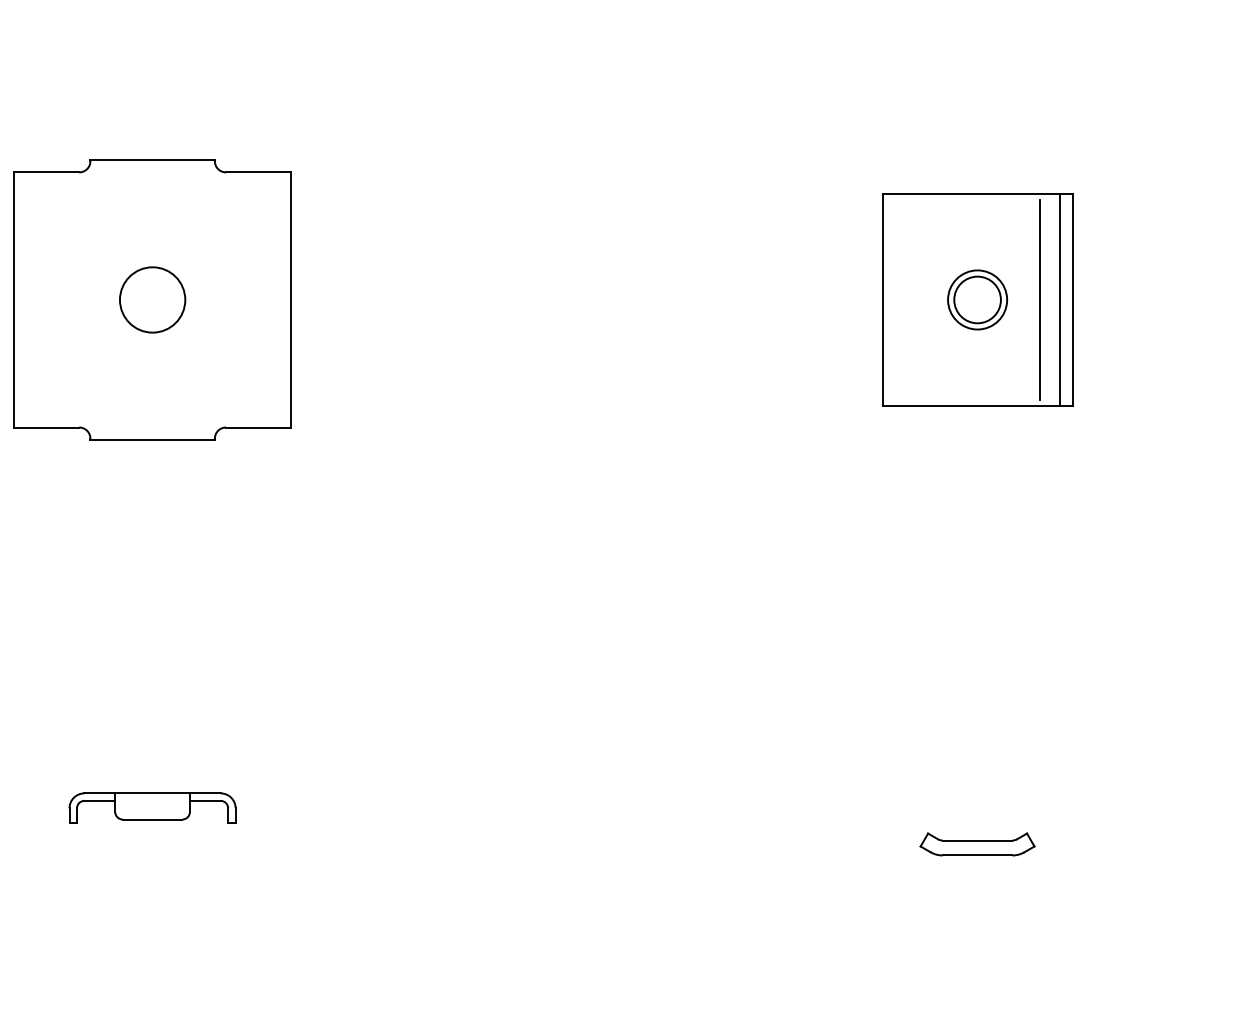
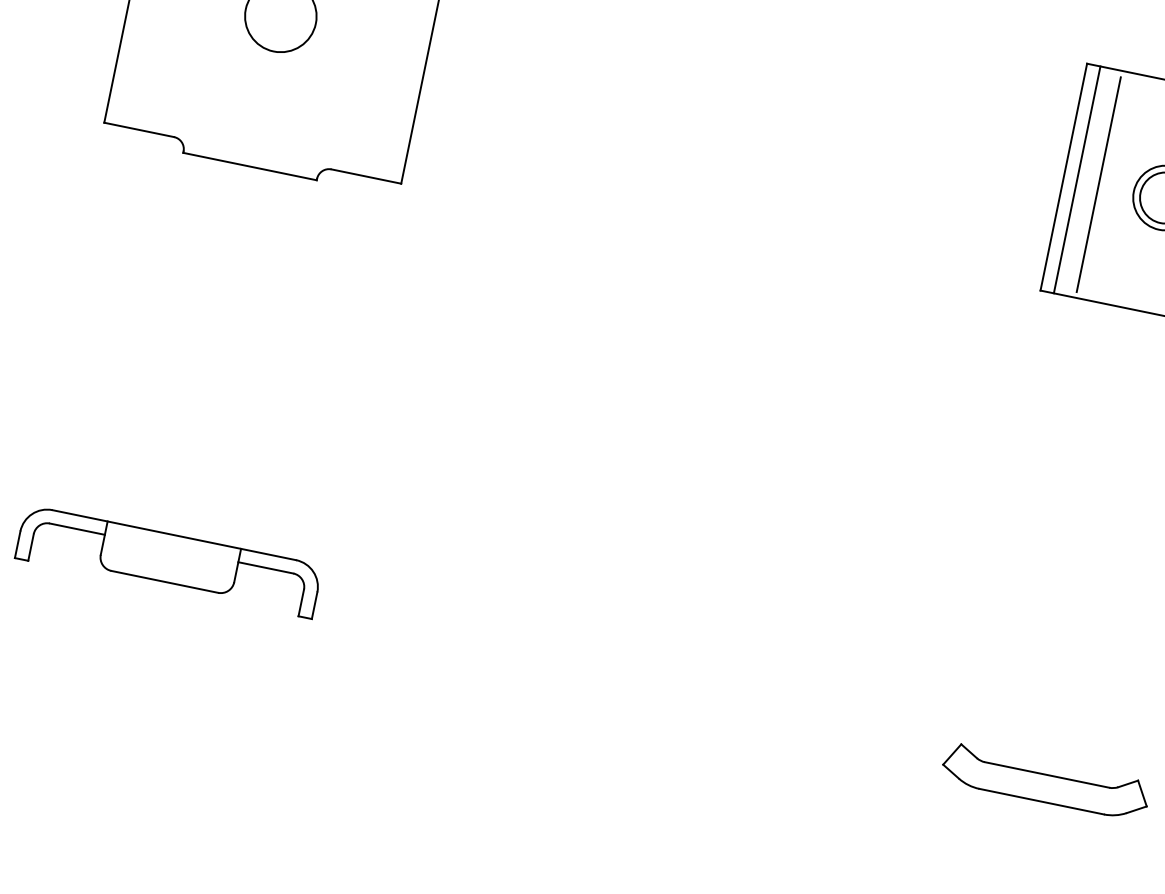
line: (895, 299) -> (1077, 179), added
line: (915, 300) -> (1098, 184), added
part: (152, 807) -> (168, 560), size x1.67
part: (977, 844) -> (1045, 782), size x1.67

